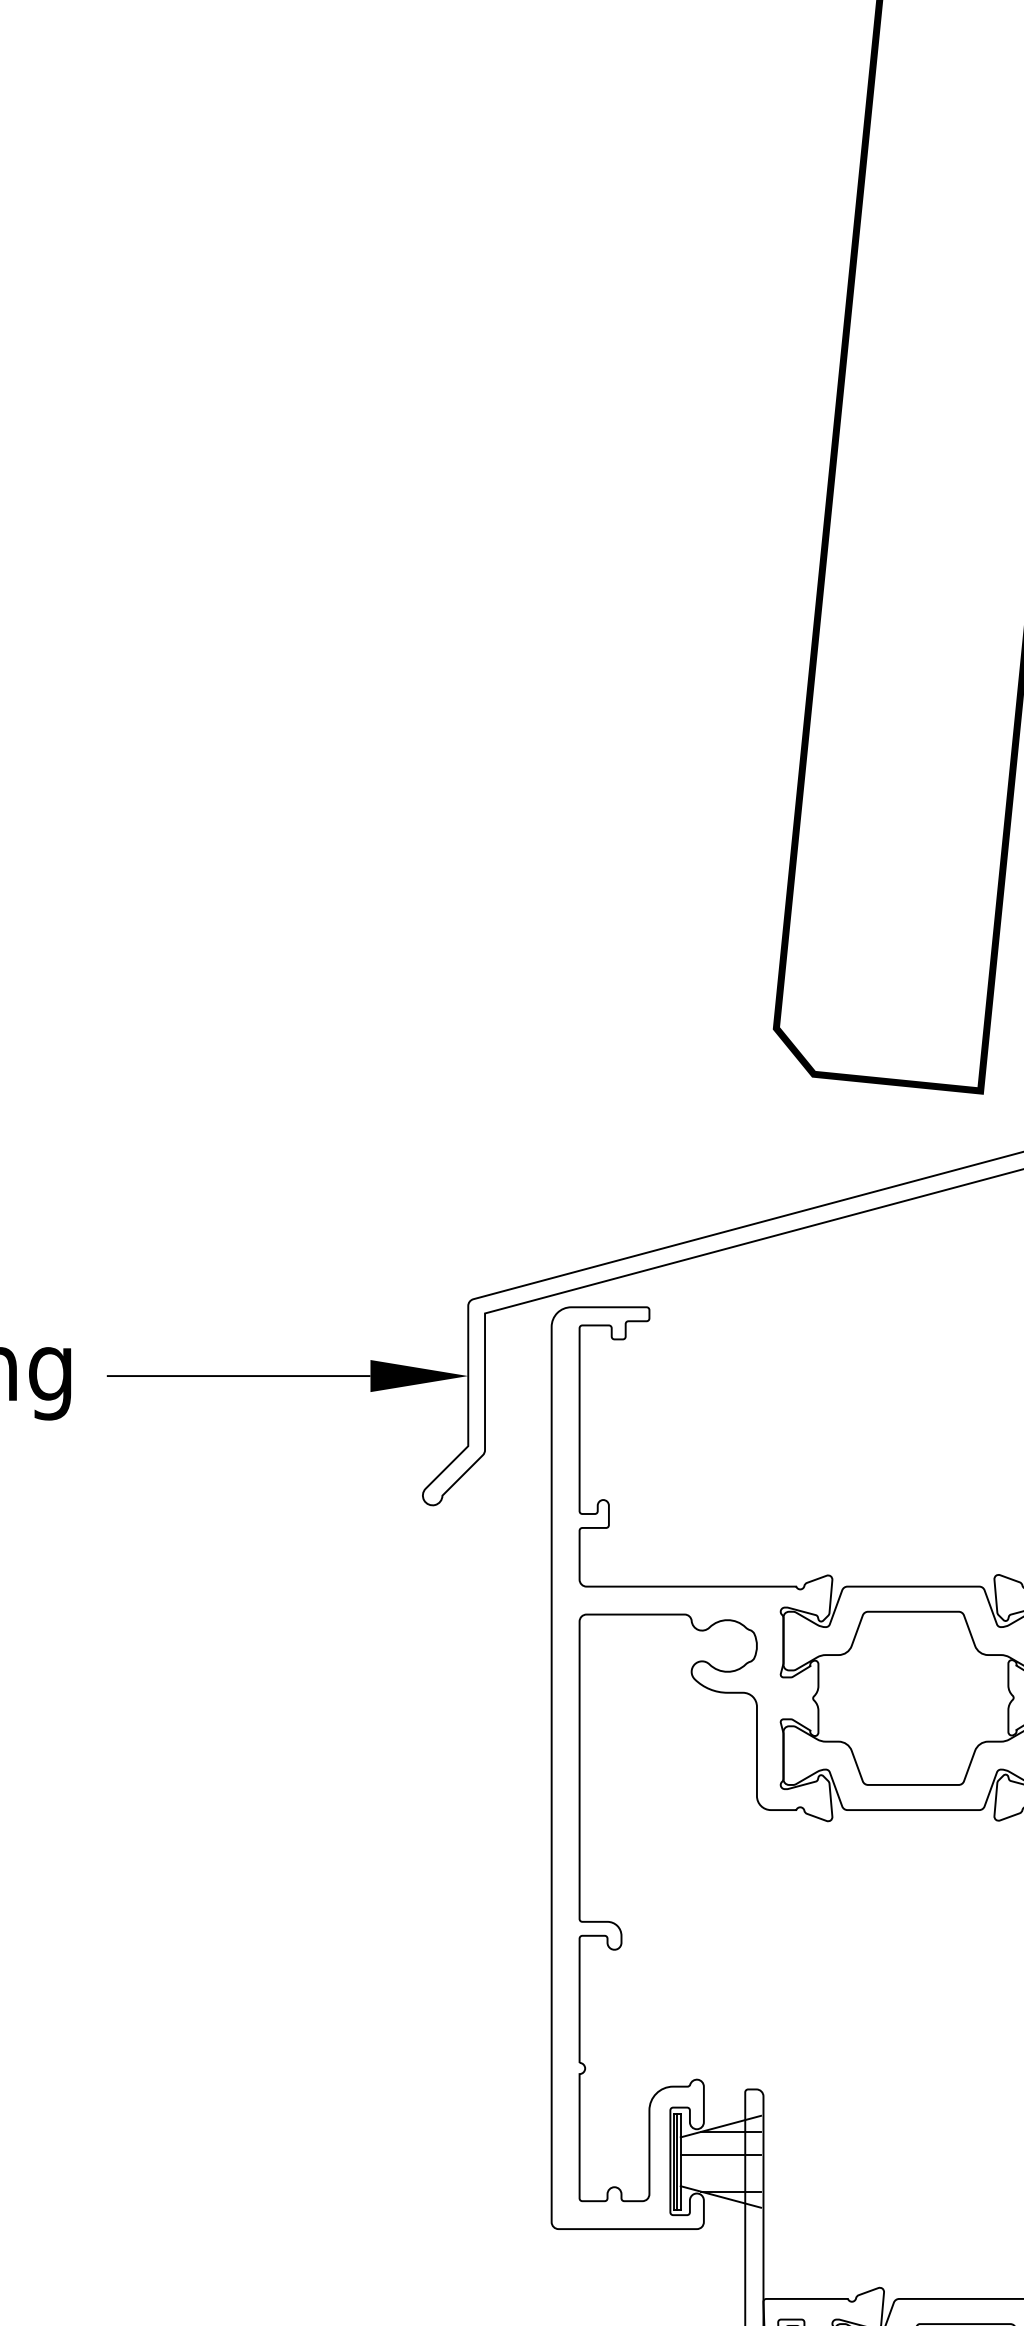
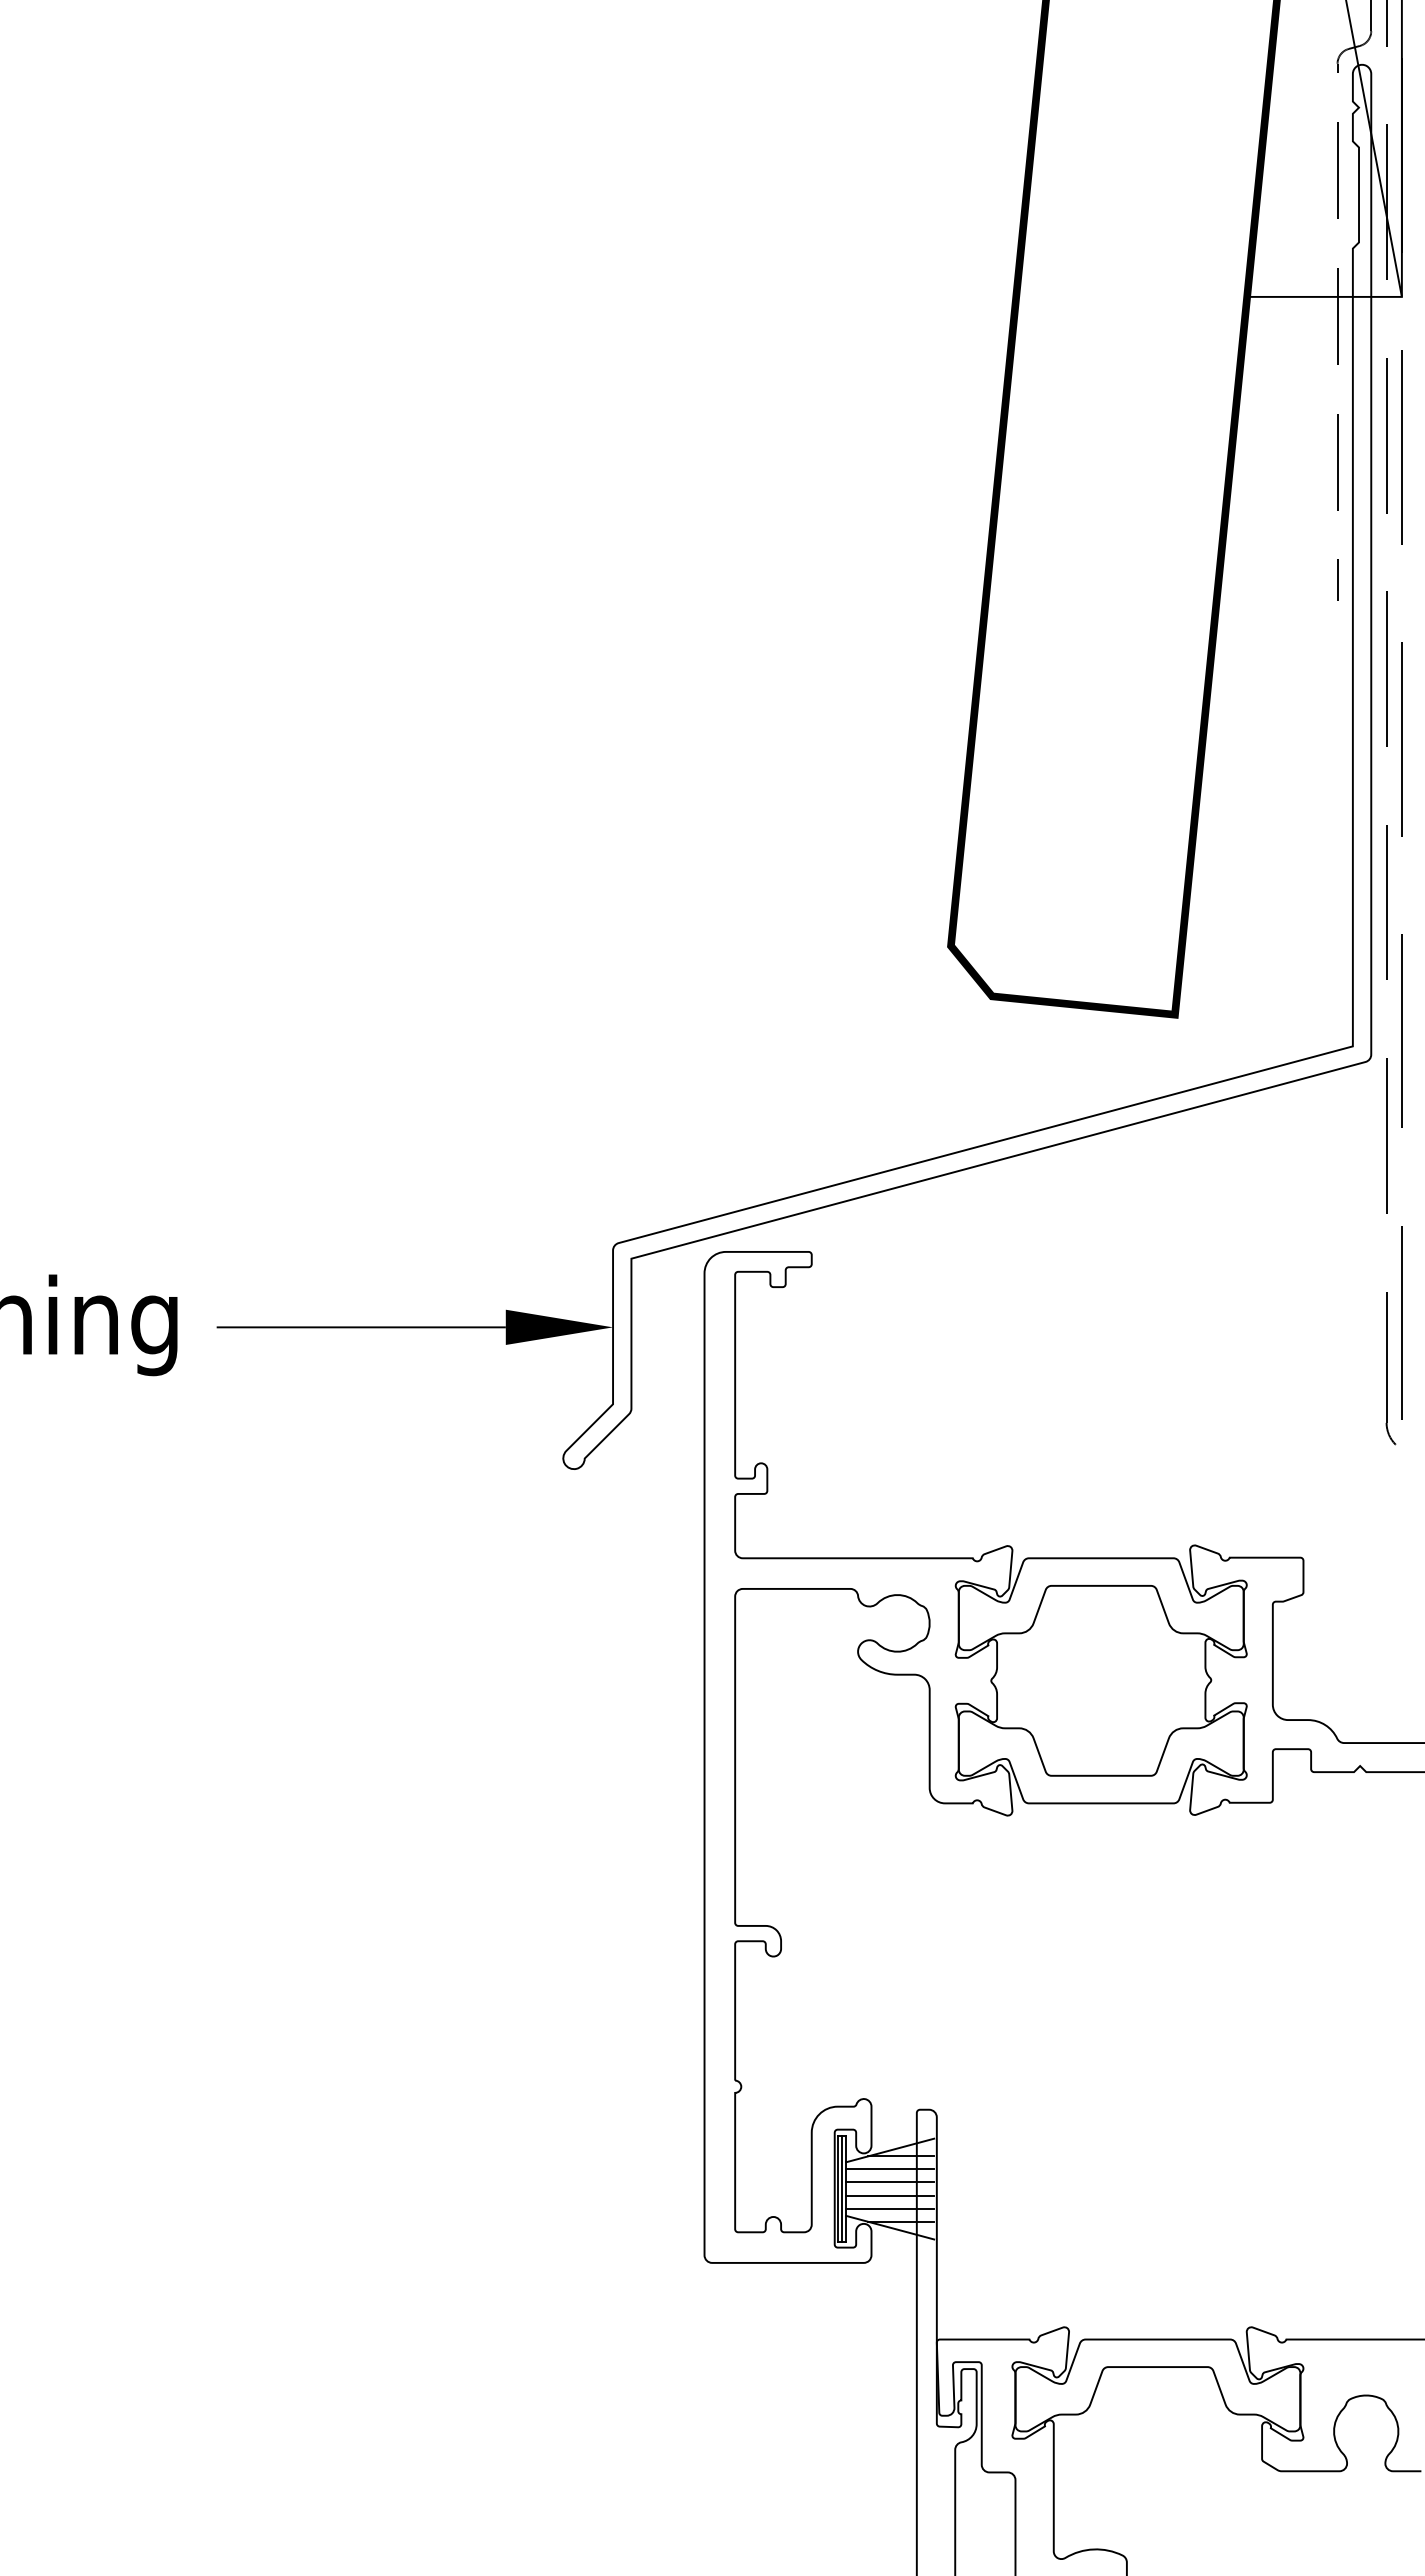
line: (721, 2143) -> (890, 2169), added
line: (721, 2168) -> (890, 2196), added
line: (721, 2180) -> (890, 2209), added

